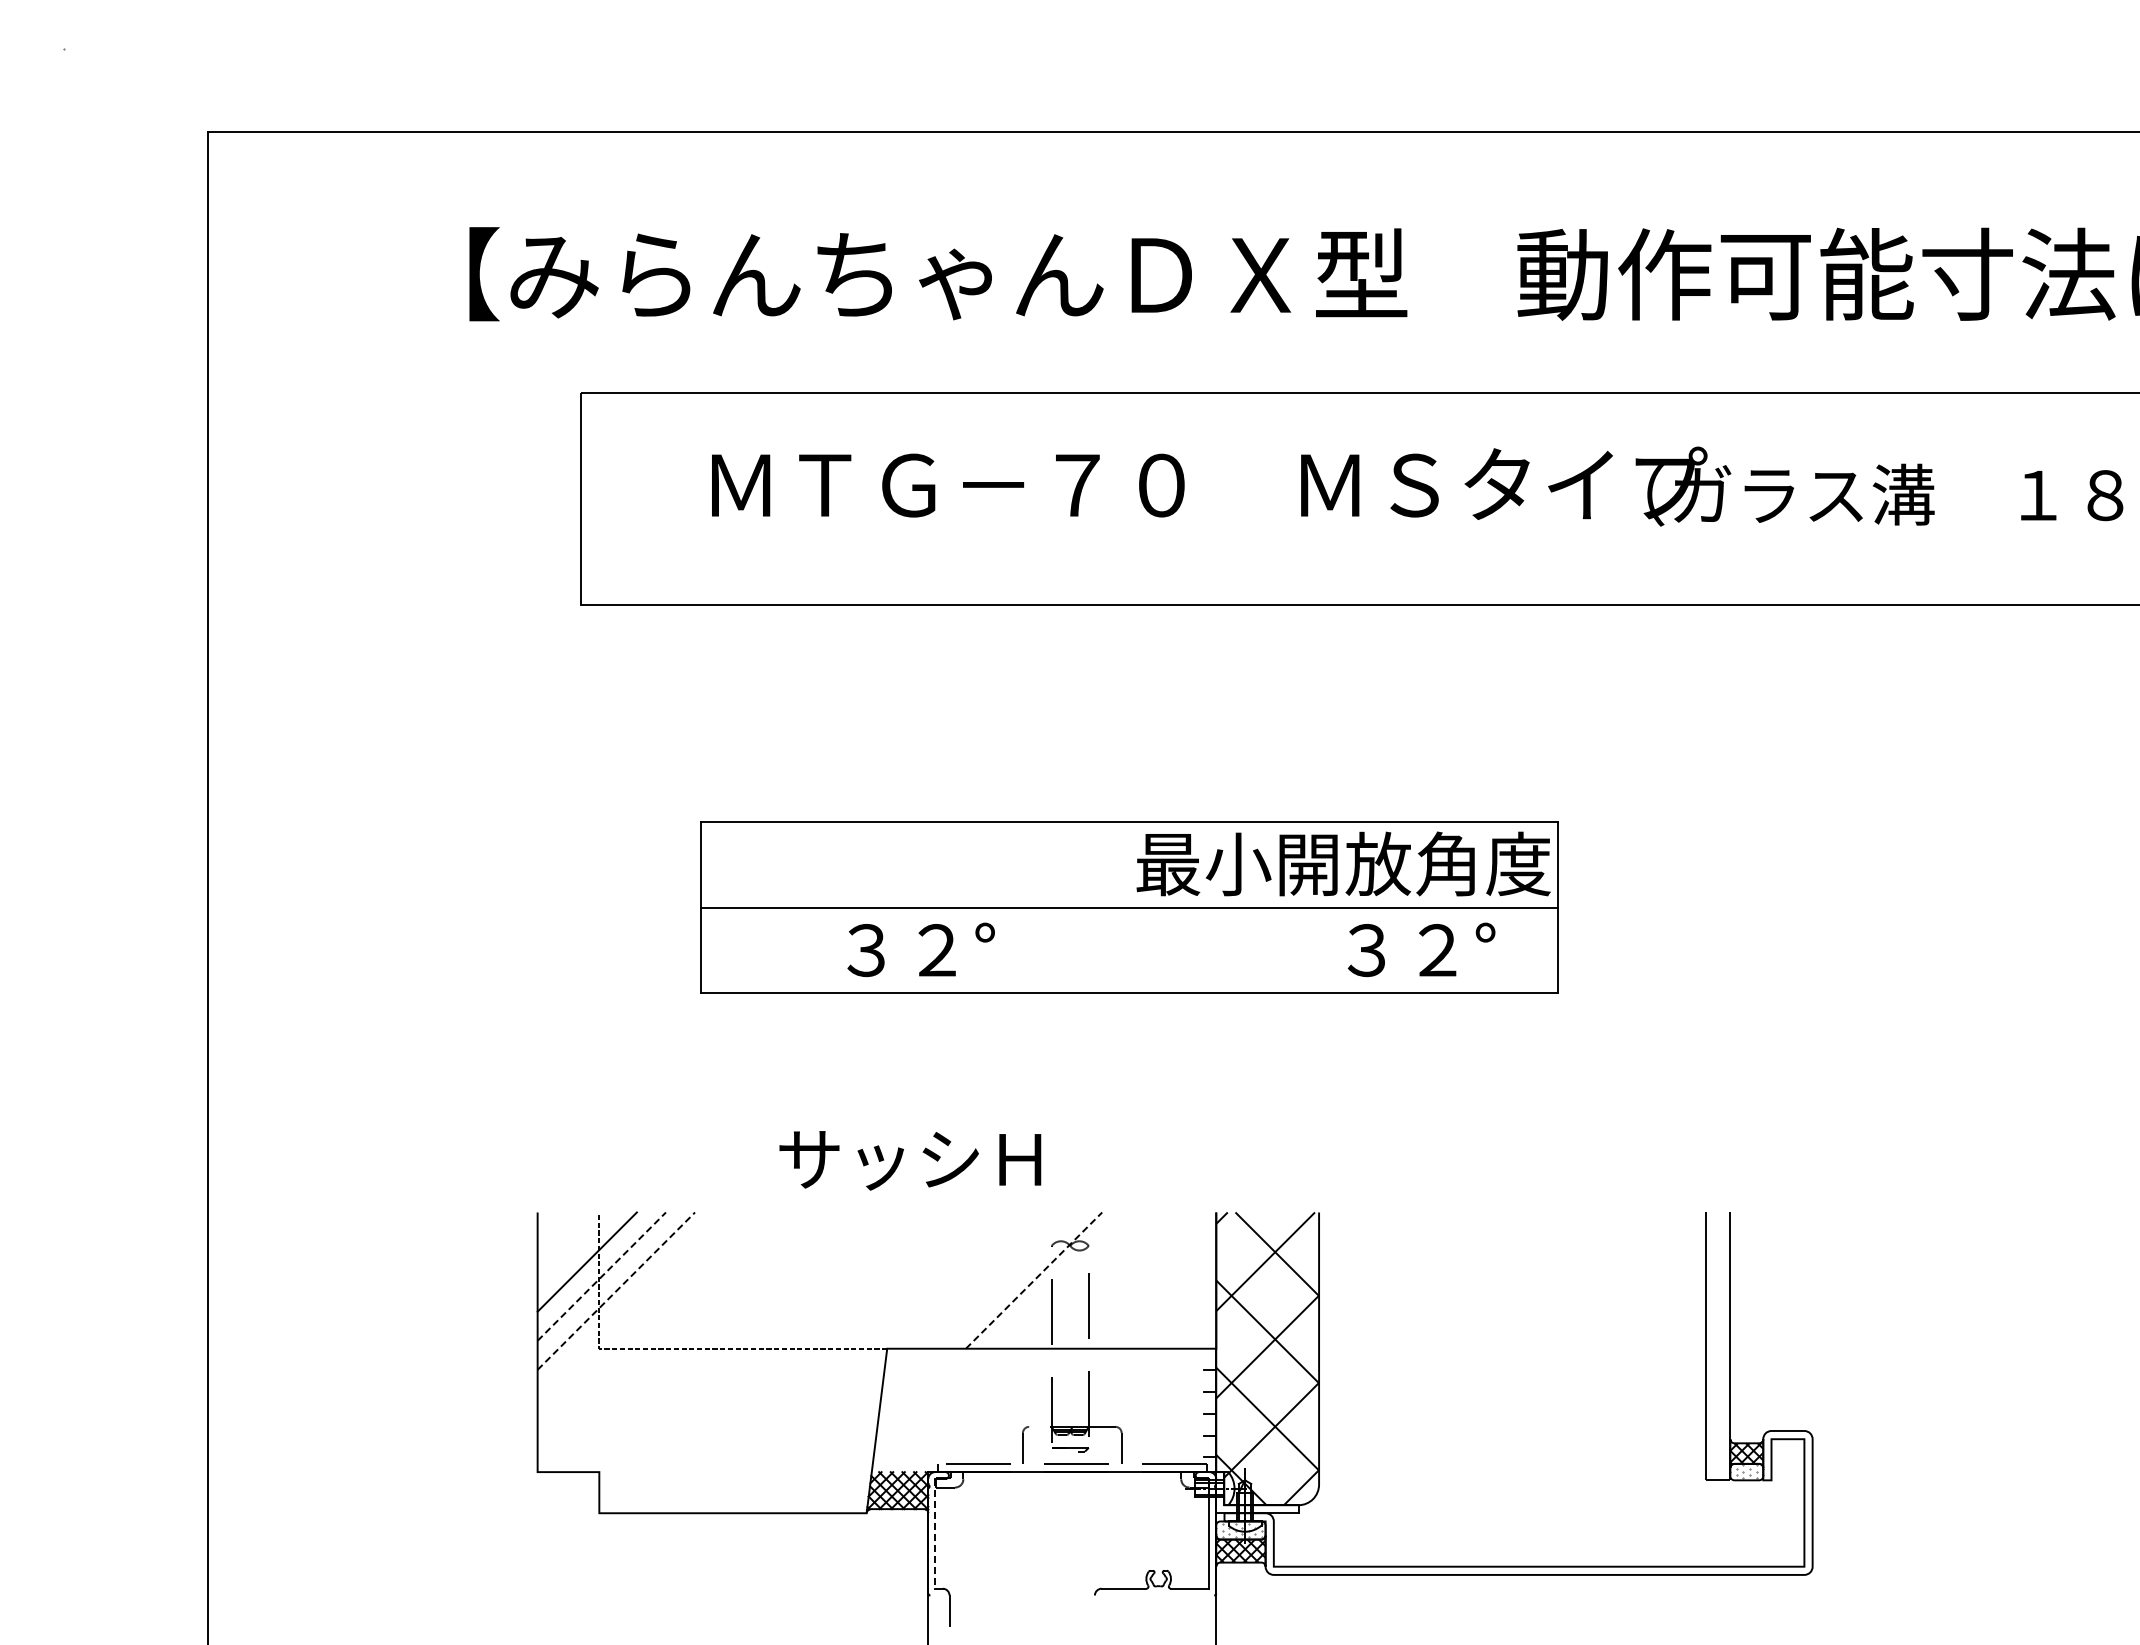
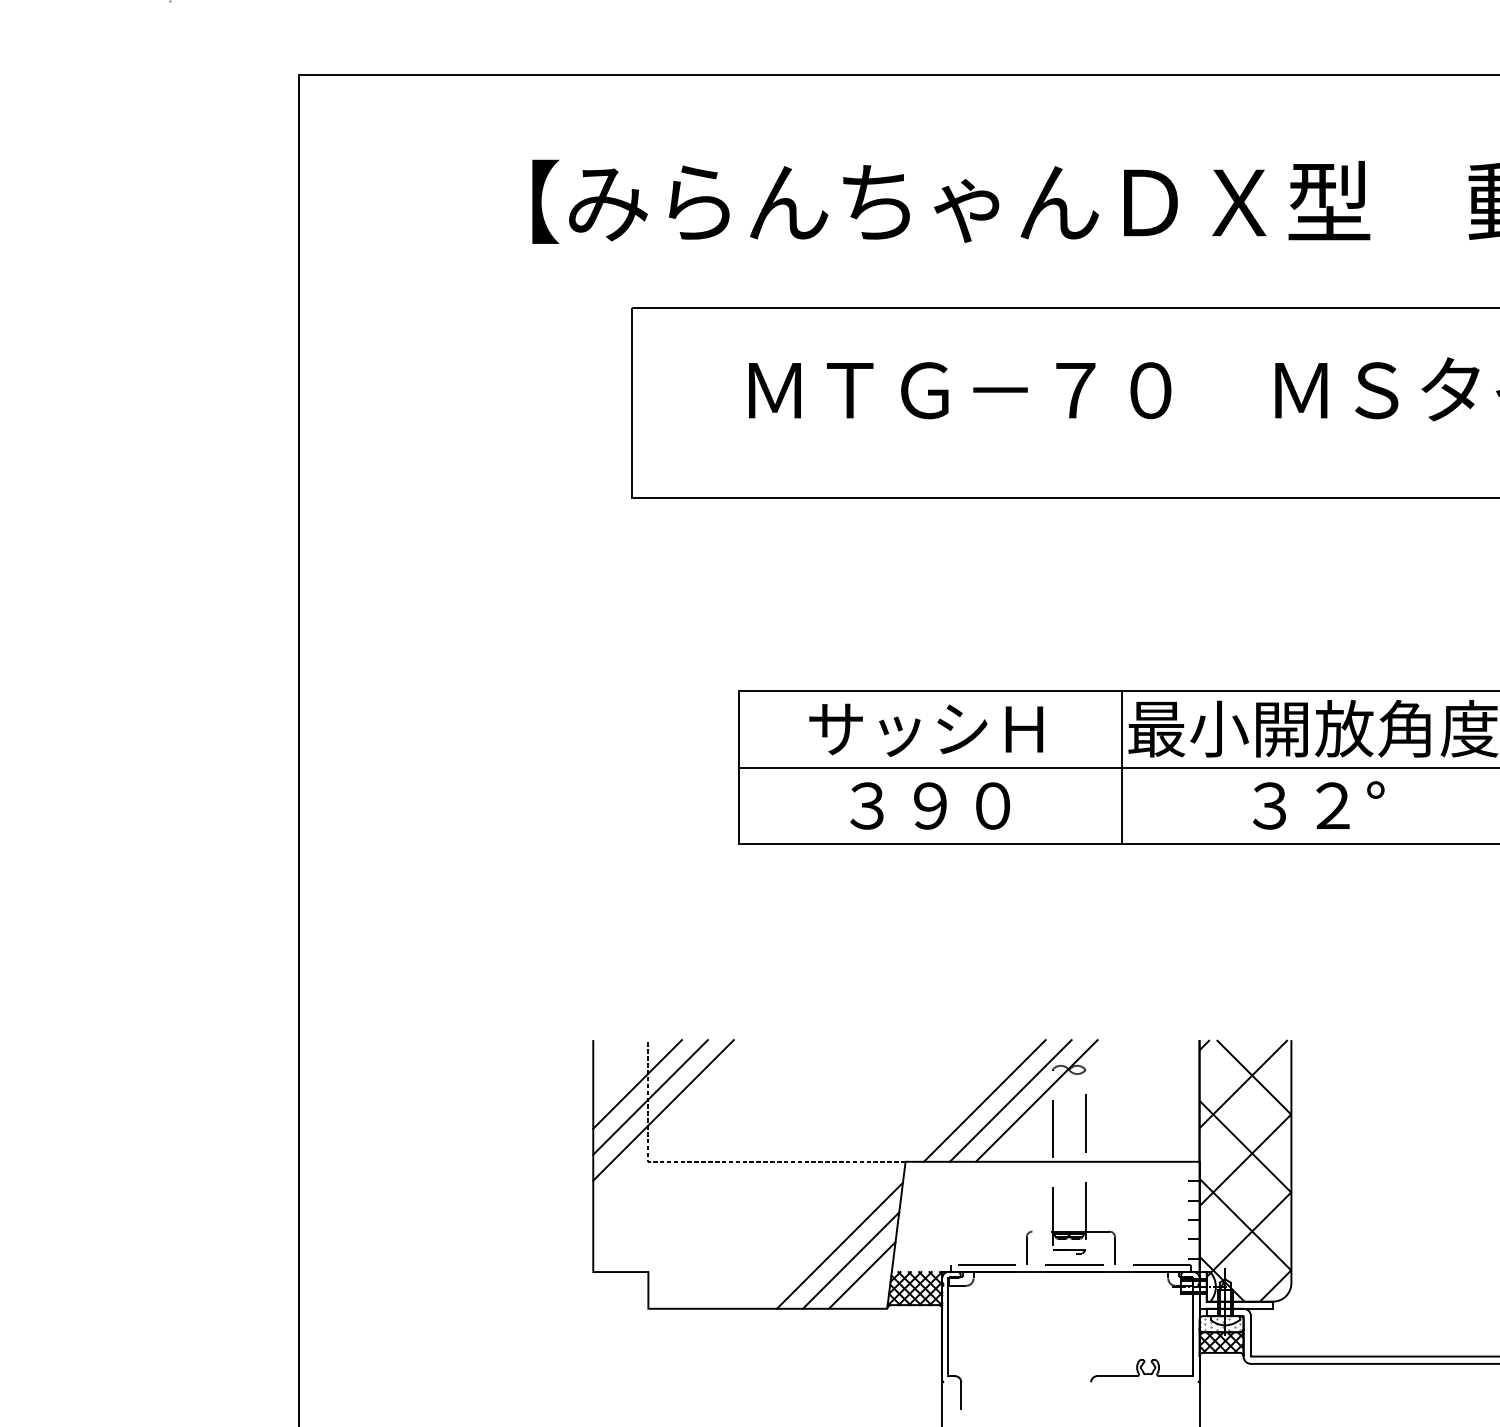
line: (1129, 907) -> (1122, 767), added
text: (914, 949) -> (929, 805), ３２° -> ３９０
text: (1421, 949) -> (1318, 805), moved
text: (910, 1160) -> (926, 730), moved
line: (601, 1276) -> (650, 1097), dashed -> solid
line: (975, 1280) -> (984, 1100), added
line: (1004, 1280) -> (1010, 1100), added
line: (1034, 1280) -> (1037, 1100), dashed -> solid
line: (616, 1290) -> (663, 1109), dashed -> solid
line: (813, 1442) -> (839, 1245), added
line: (826, 1459) -> (851, 1260), added
line: (838, 1475) -> (862, 1275), added
line: (935, 1533) -> (948, 1326), dashed -> solid

